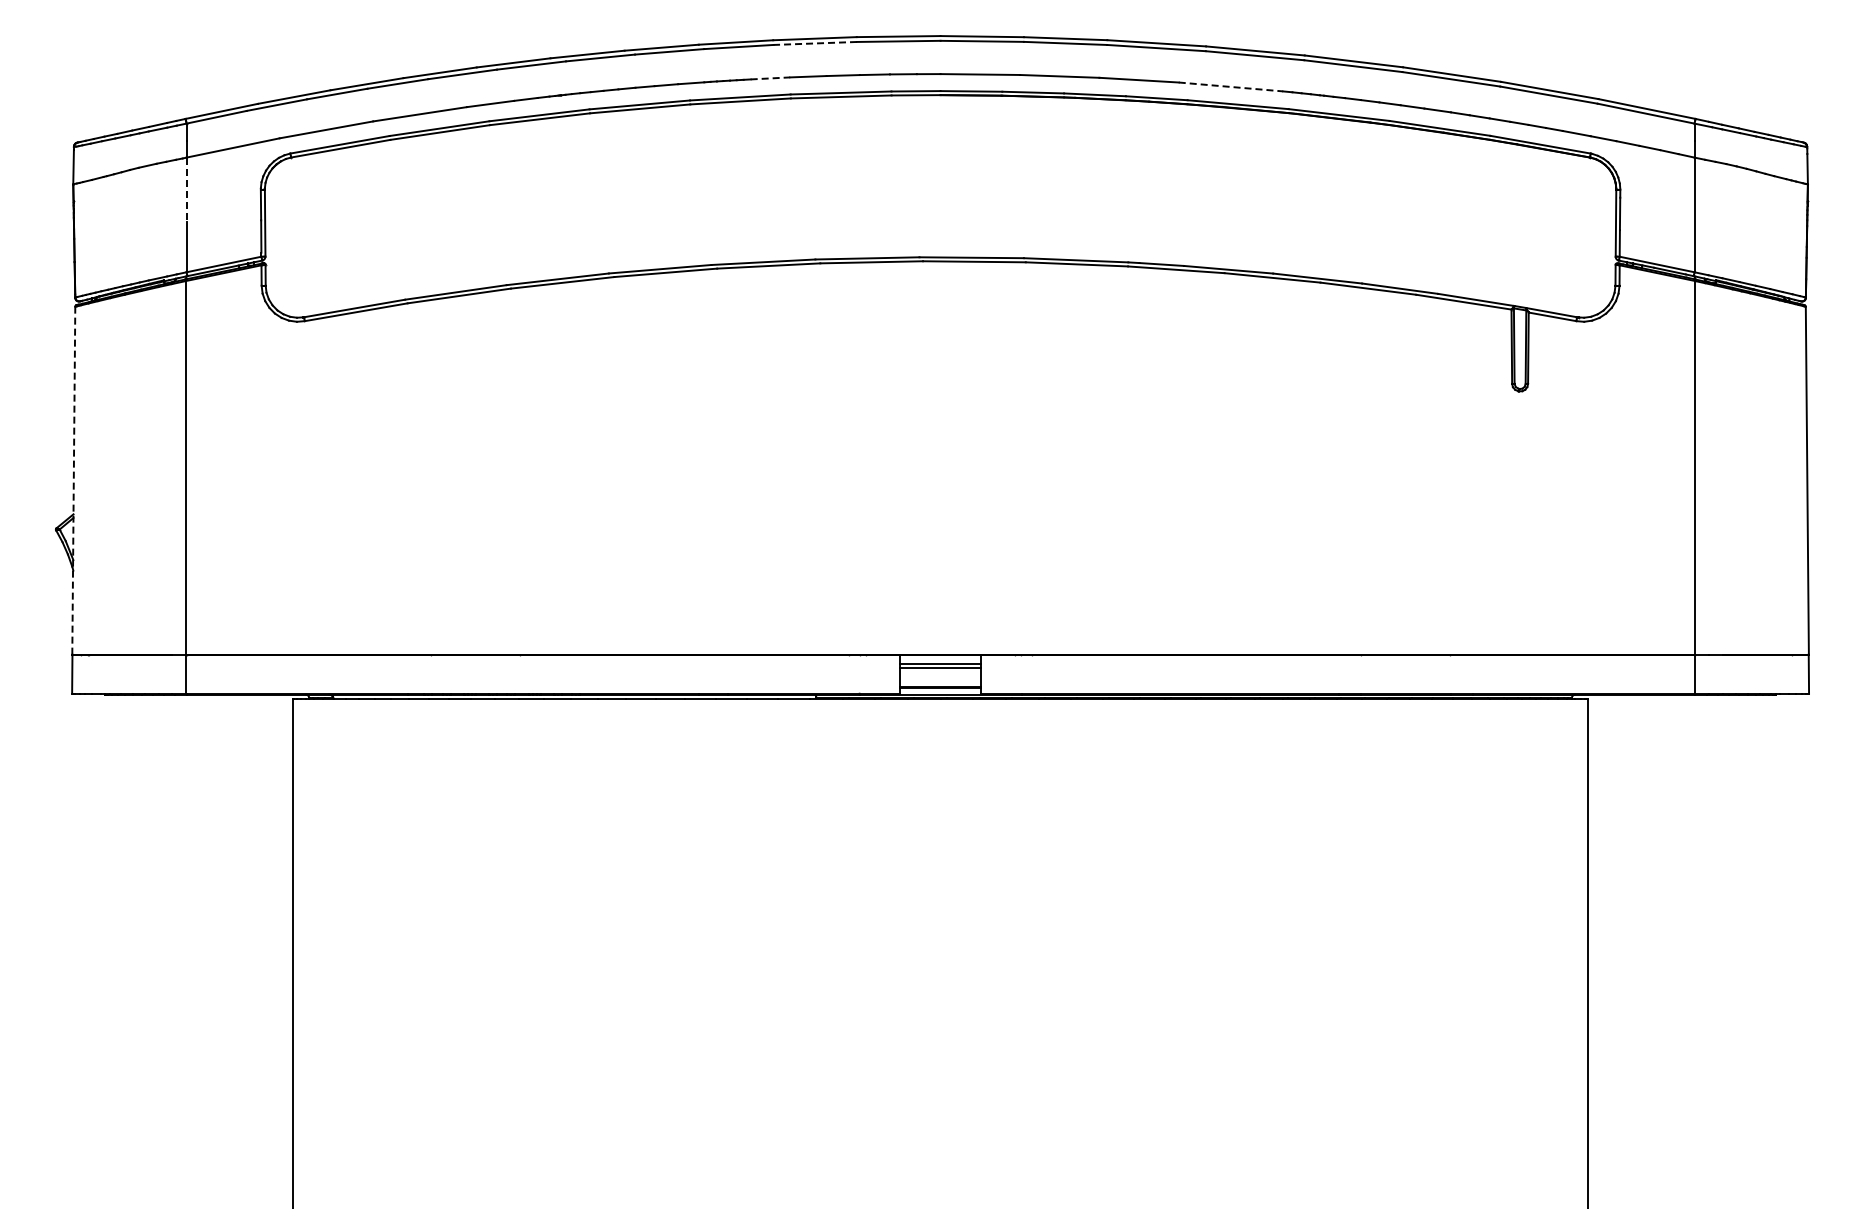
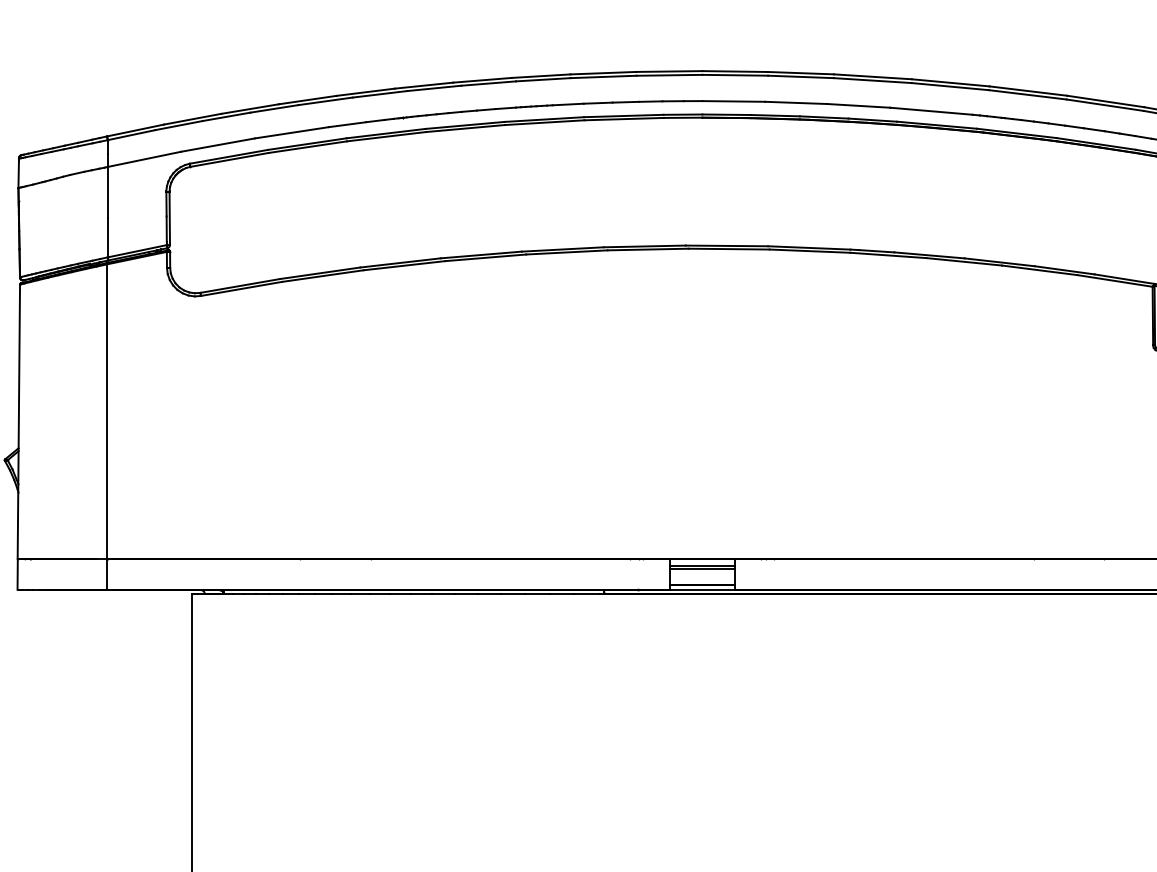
line: (815, 43) -> (603, 76), dashed -> solid
line: (770, 78) -> (568, 104), dashed -> solid
line: (1231, 87) -> (931, 111), dashed -> solid
line: (186, 190) -> (107, 192), dashed -> solid
line: (73, 480) -> (18, 421), dashed -> solid

